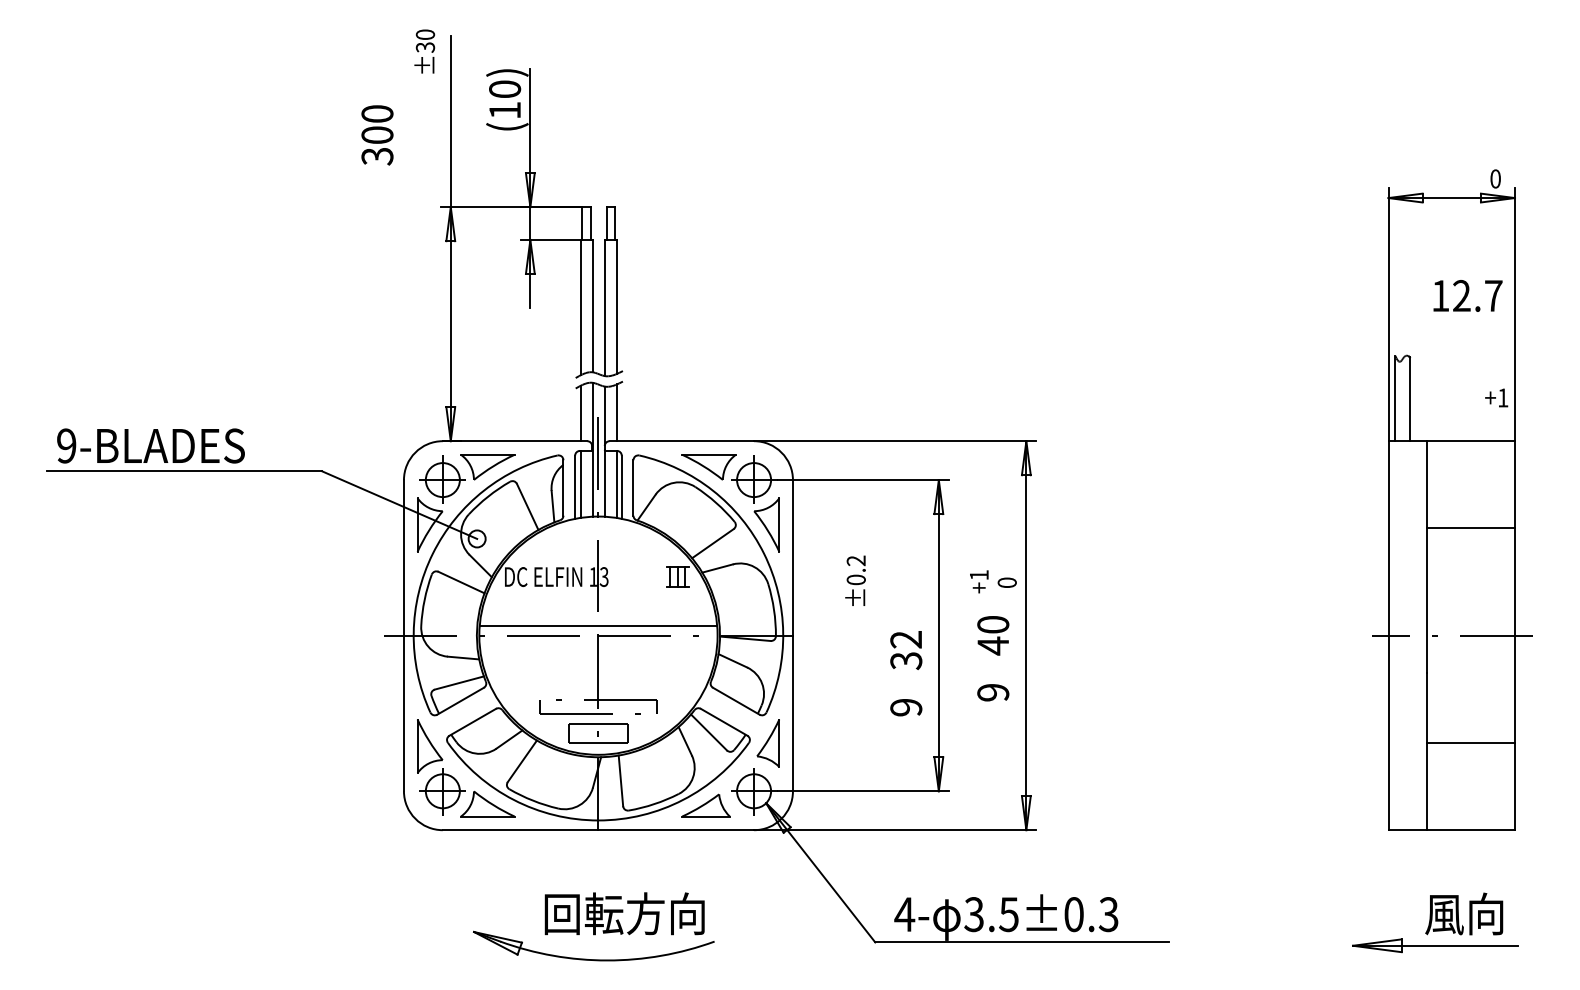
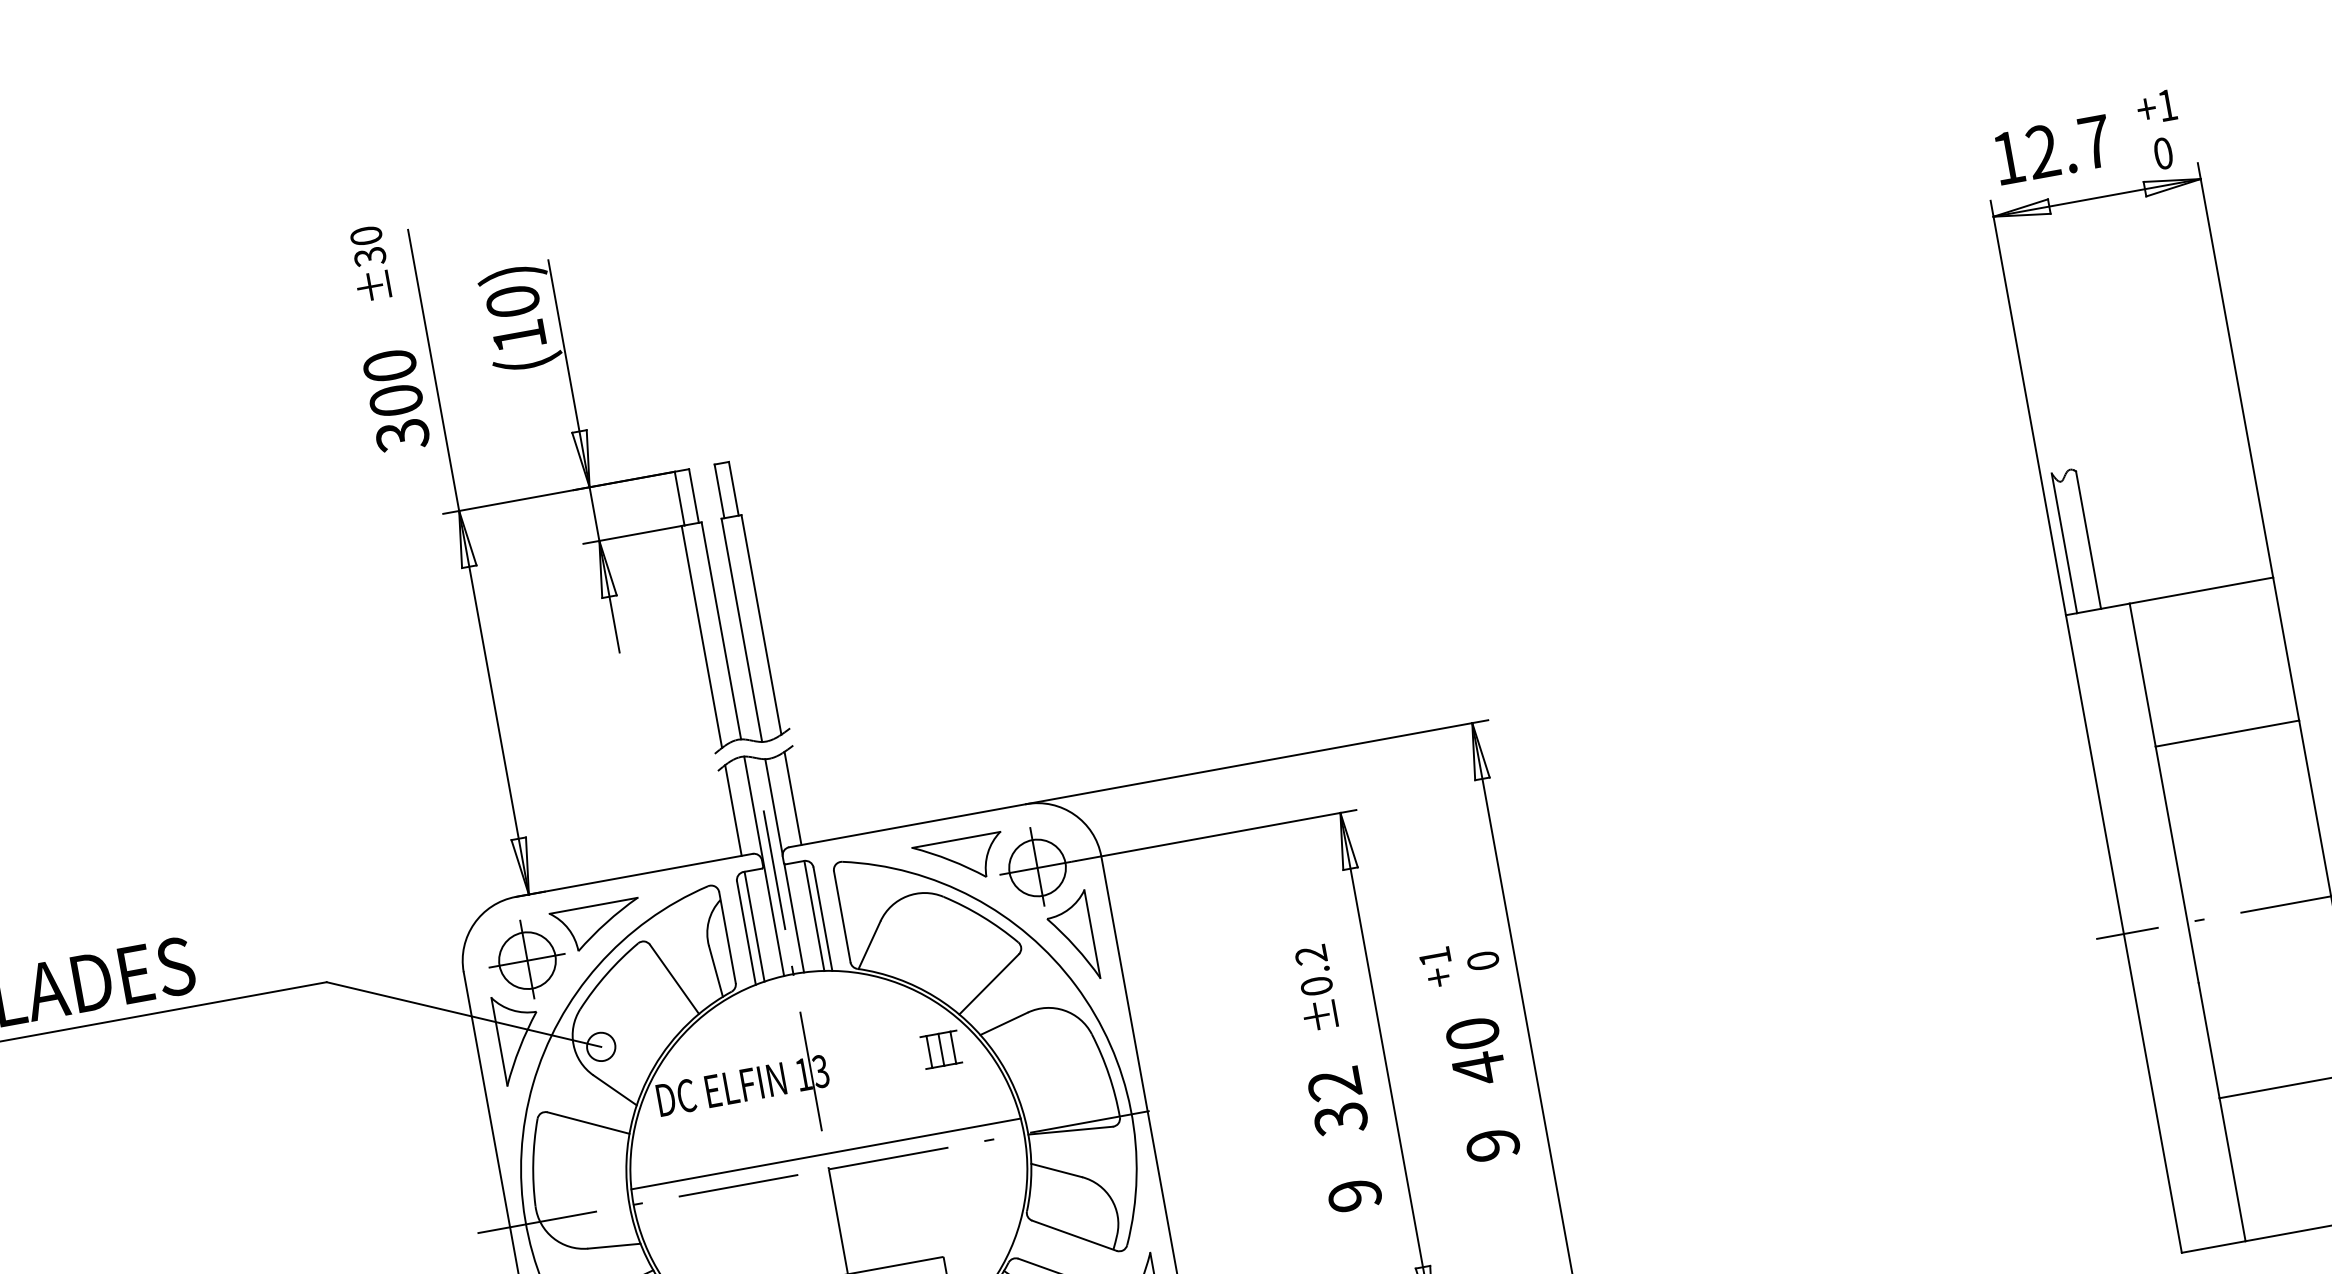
text: (377, 135) -> (396, 401), moved
text: (1467, 295) -> (2052, 149), moved
text: (1496, 397) -> (2156, 106), moved
text: (855, 580) -> (1315, 987), moved

